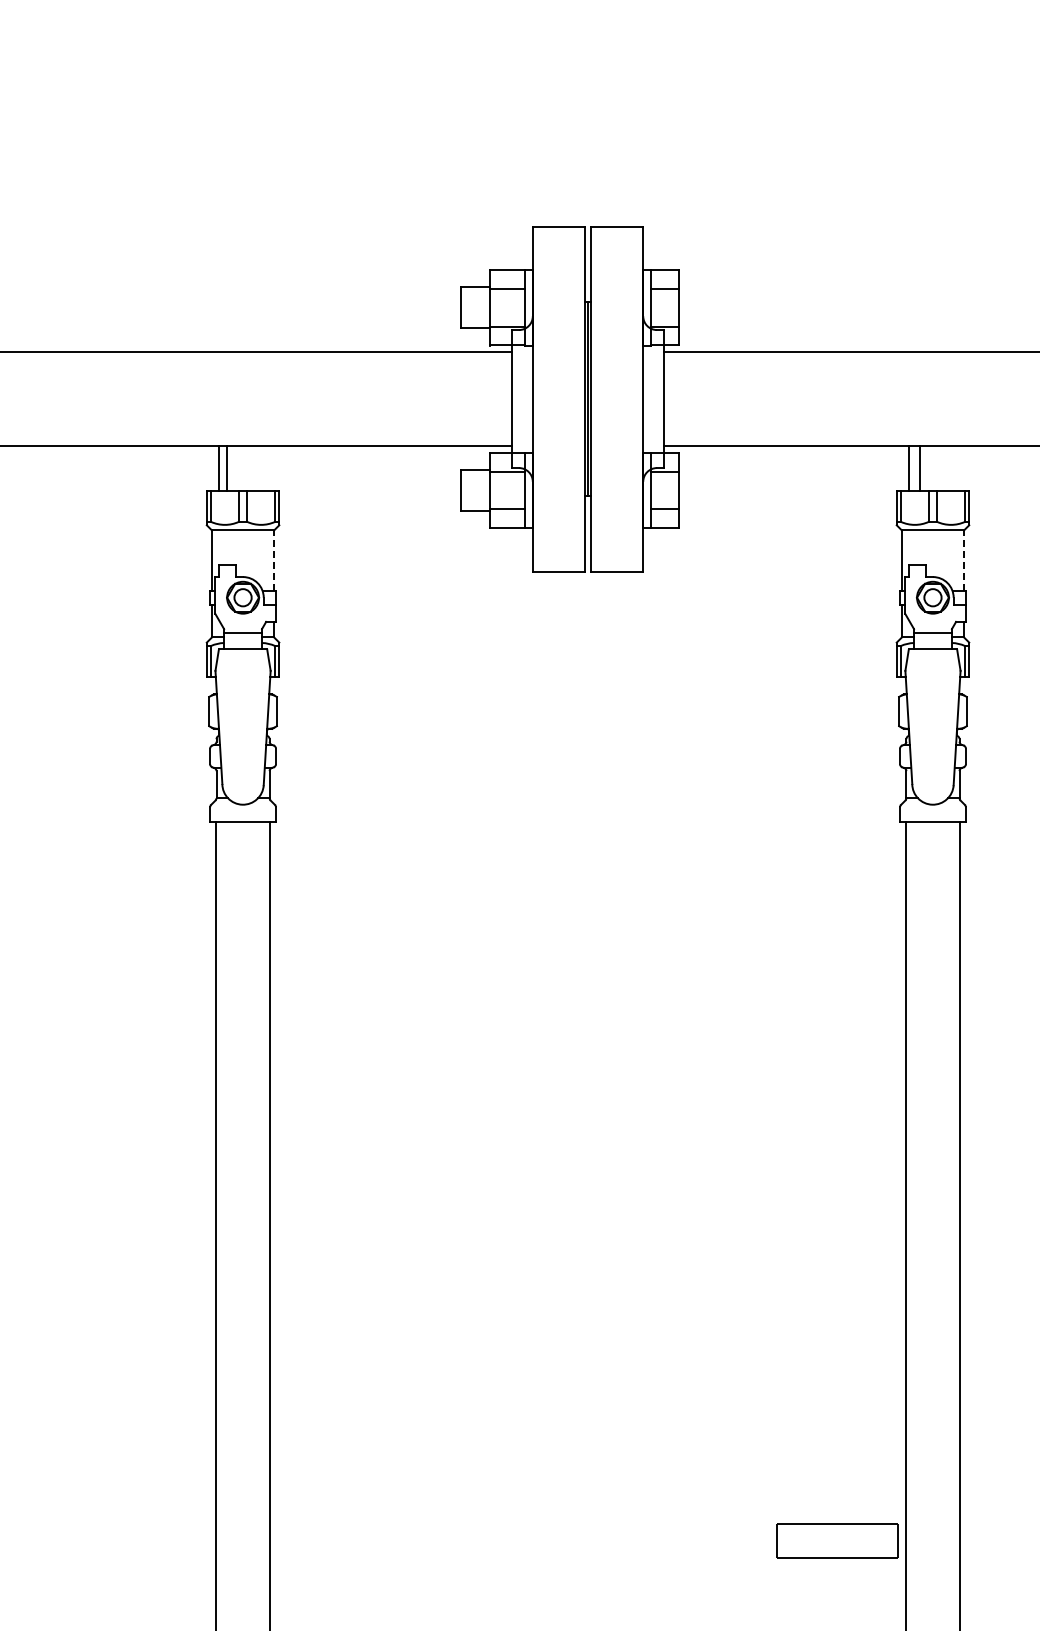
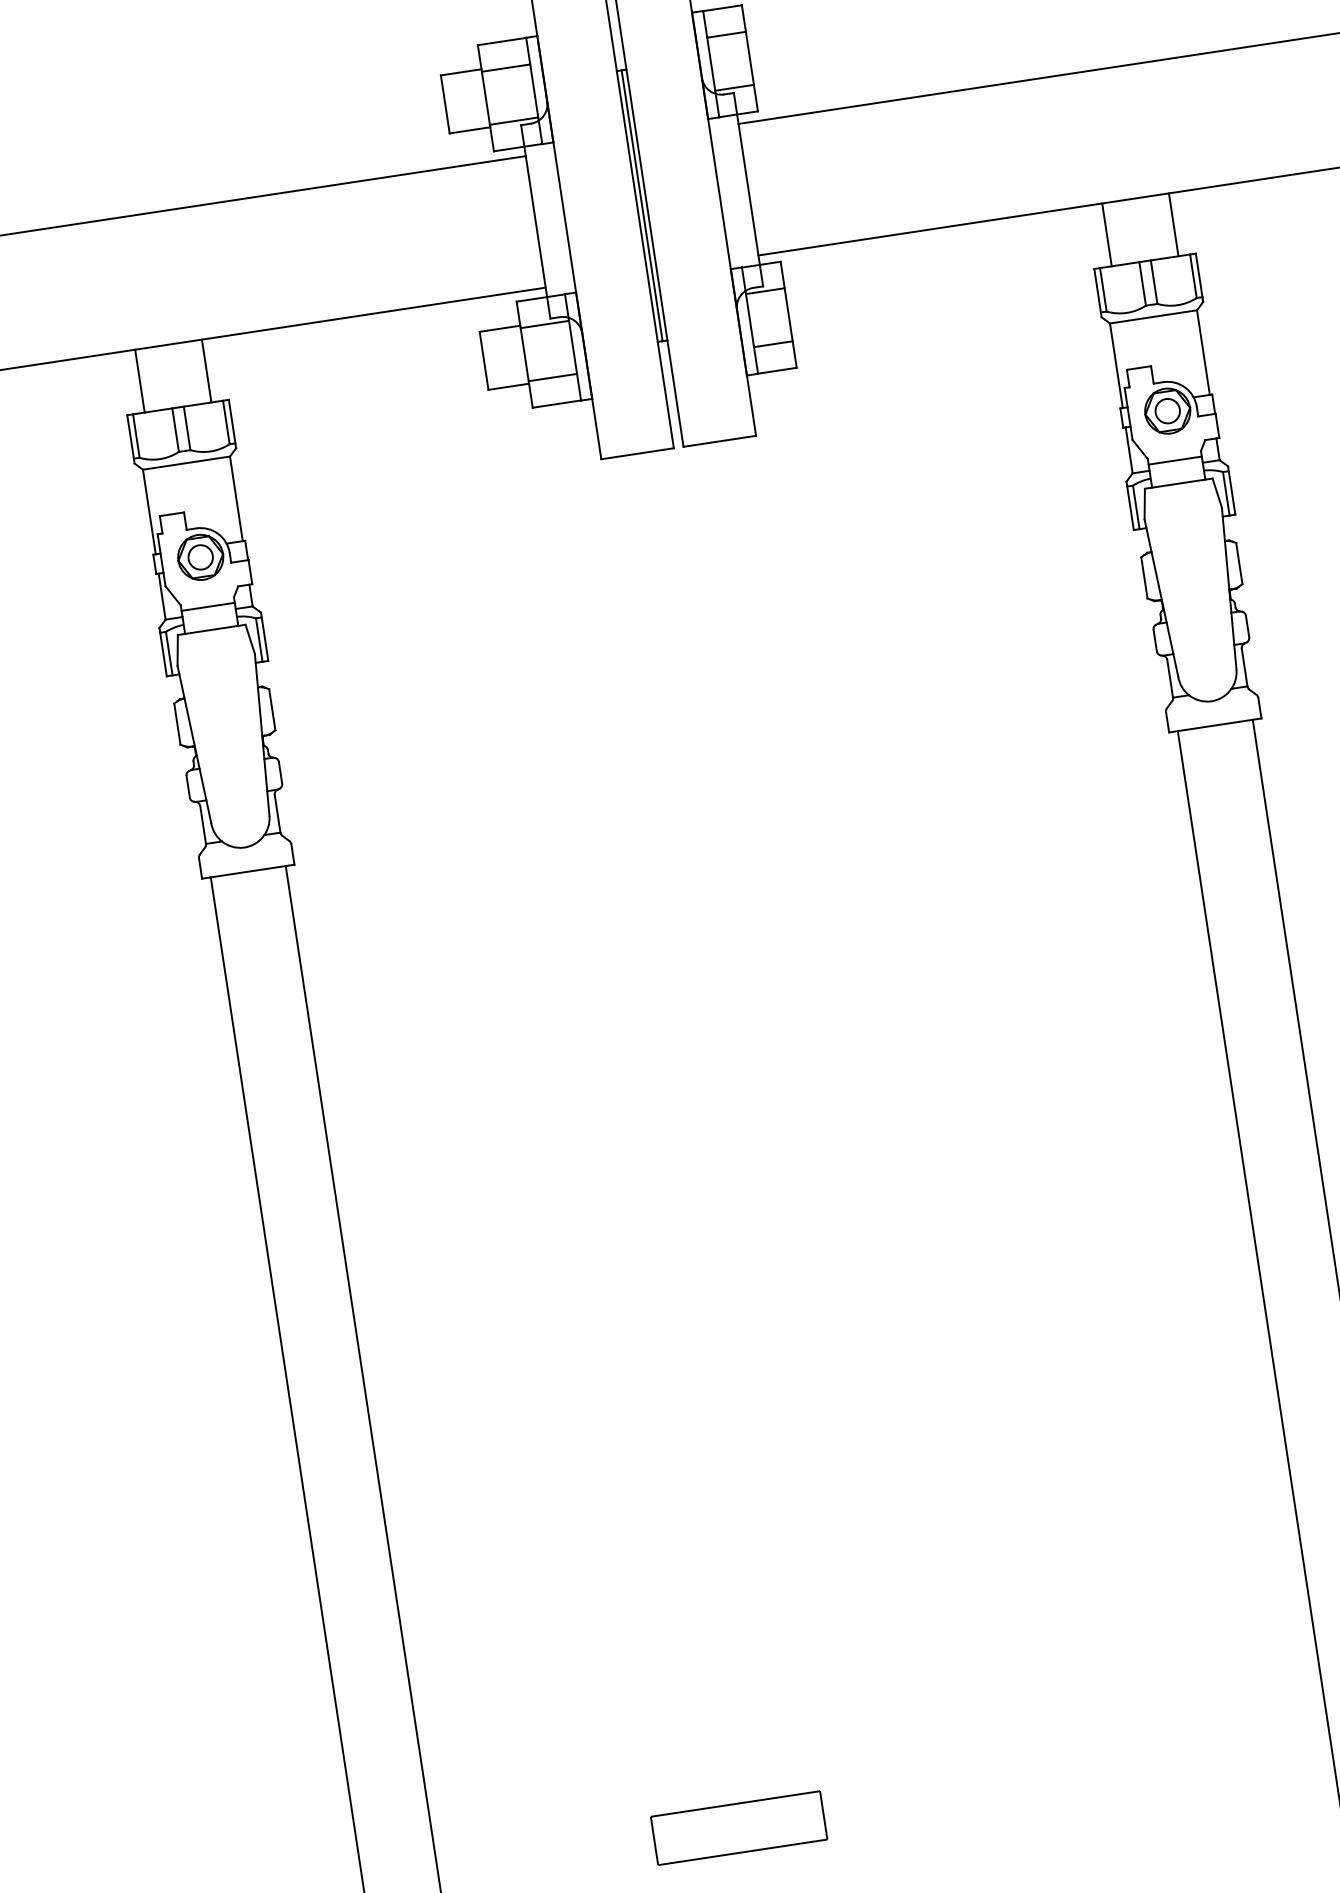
line: (226, 467) -> (205, 369), moved
line: (919, 467) -> (1173, 223), moved
line: (274, 560) -> (236, 498), dashed -> solid
line: (964, 560) -> (1204, 352), dashed -> solid
part: (837, 1540) -> (738, 1827), moved

